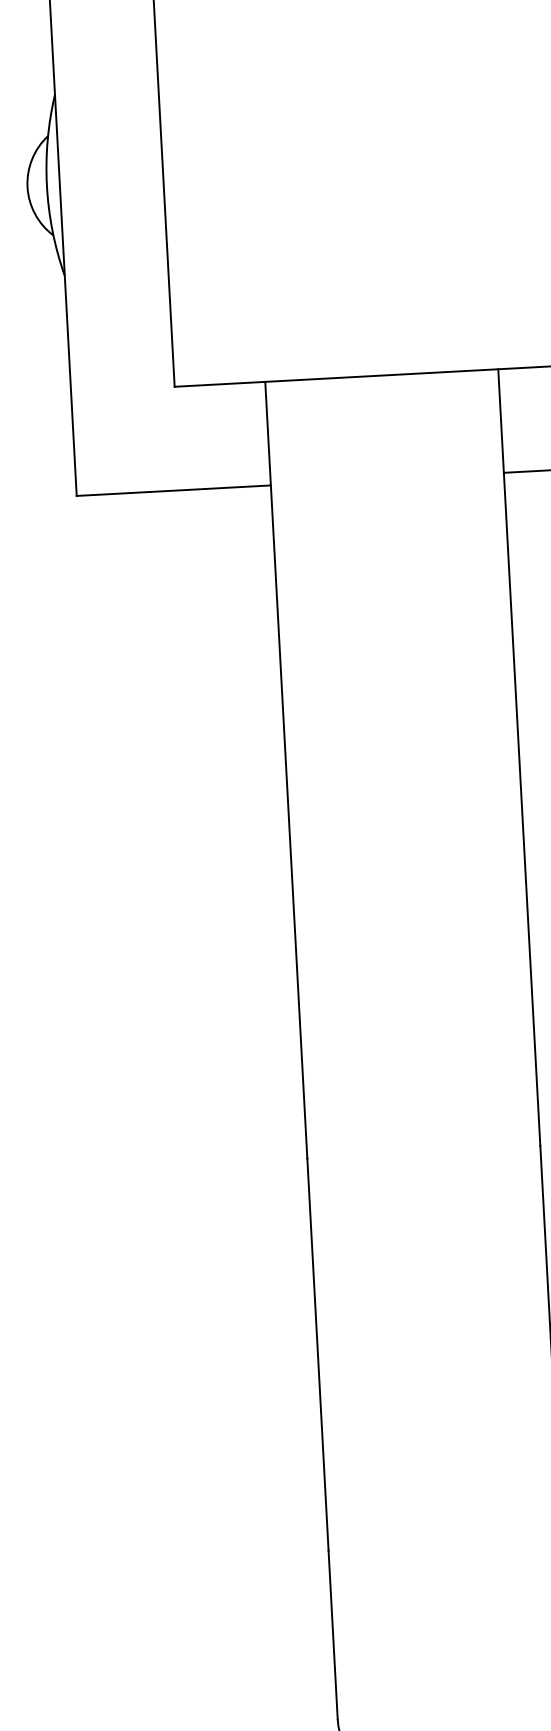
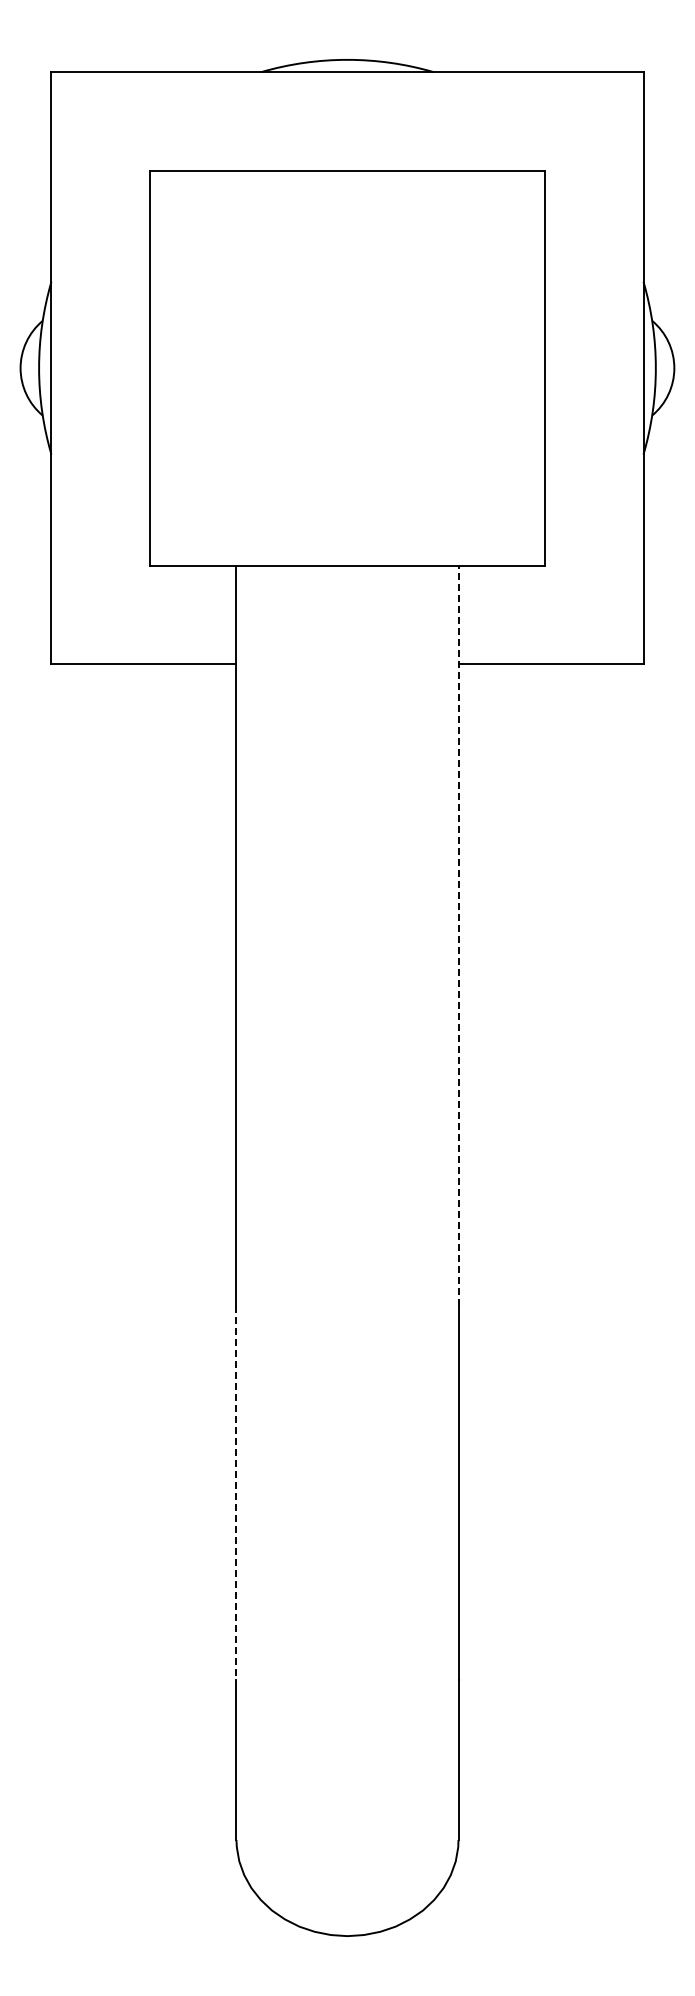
line: (519, 757) -> (458, 935), solid -> dashed
line: (317, 1354) -> (236, 1492), solid -> dashed

